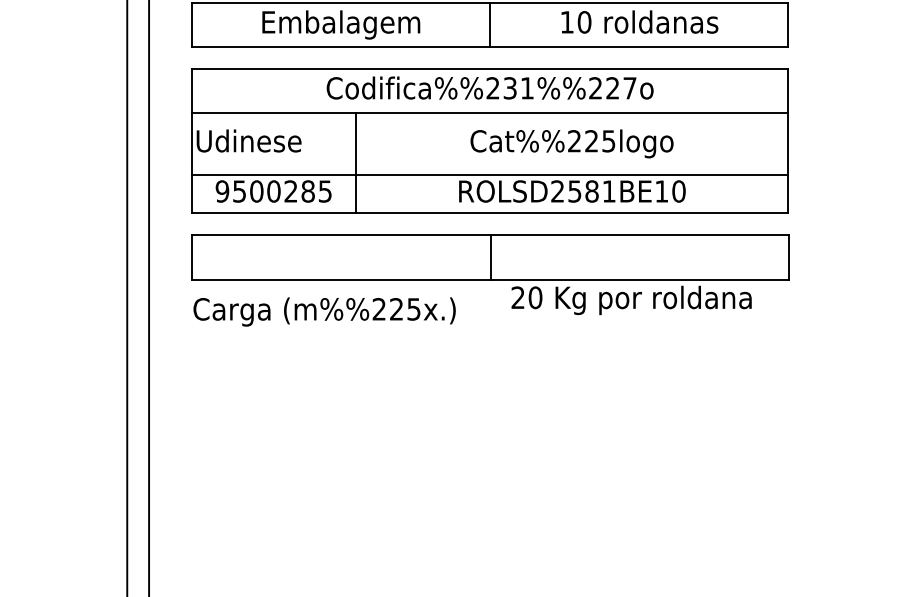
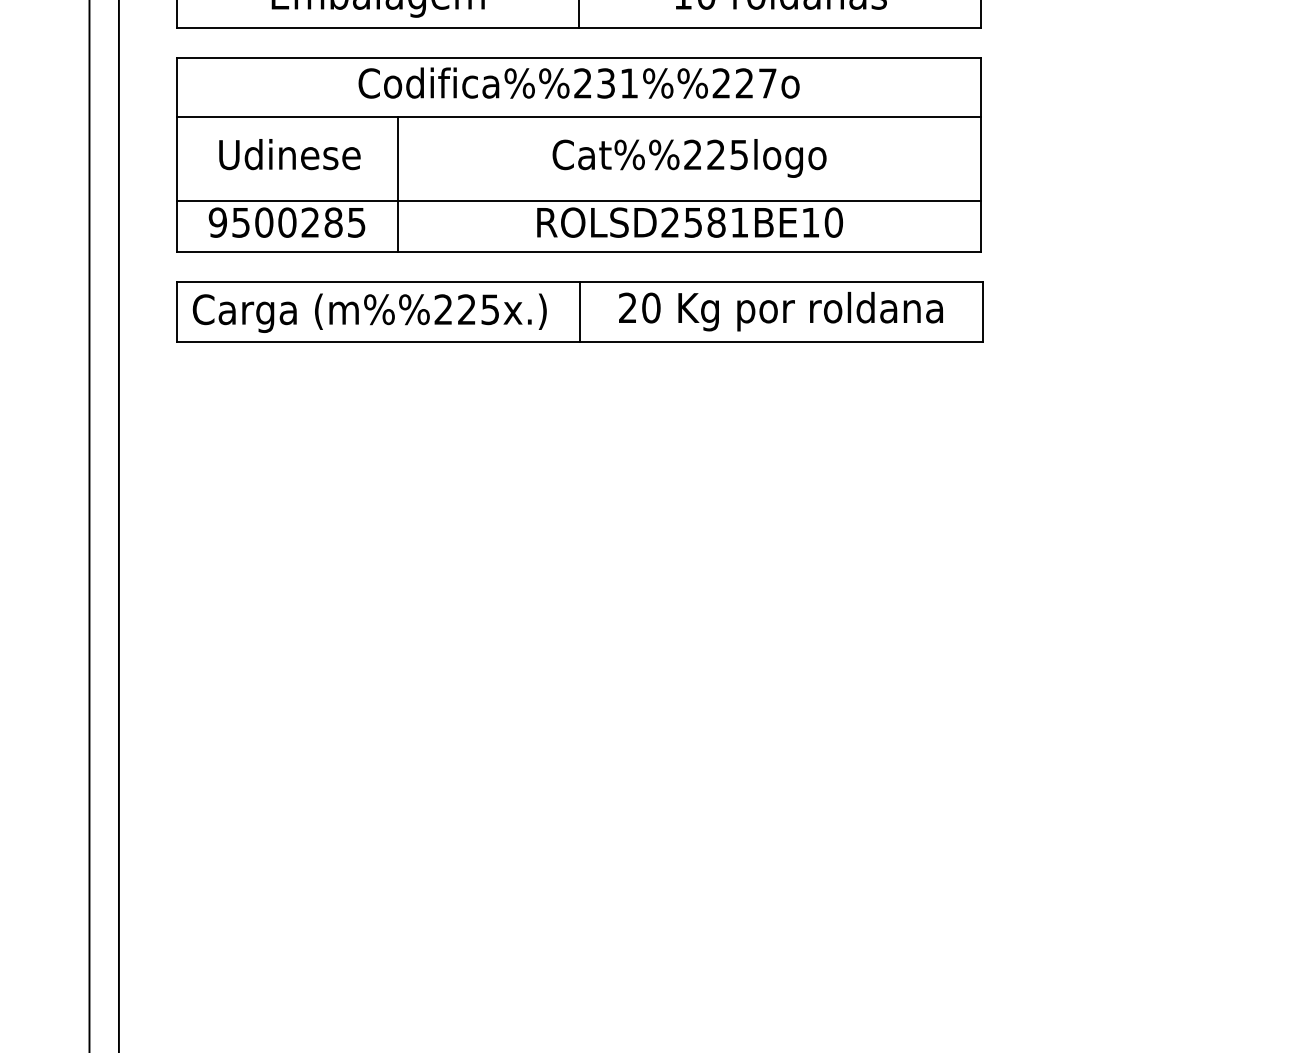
text: (248, 140) -> (289, 154), moved
text: (631, 300) -> (780, 311), moved
text: (324, 311) -> (369, 312), moved

